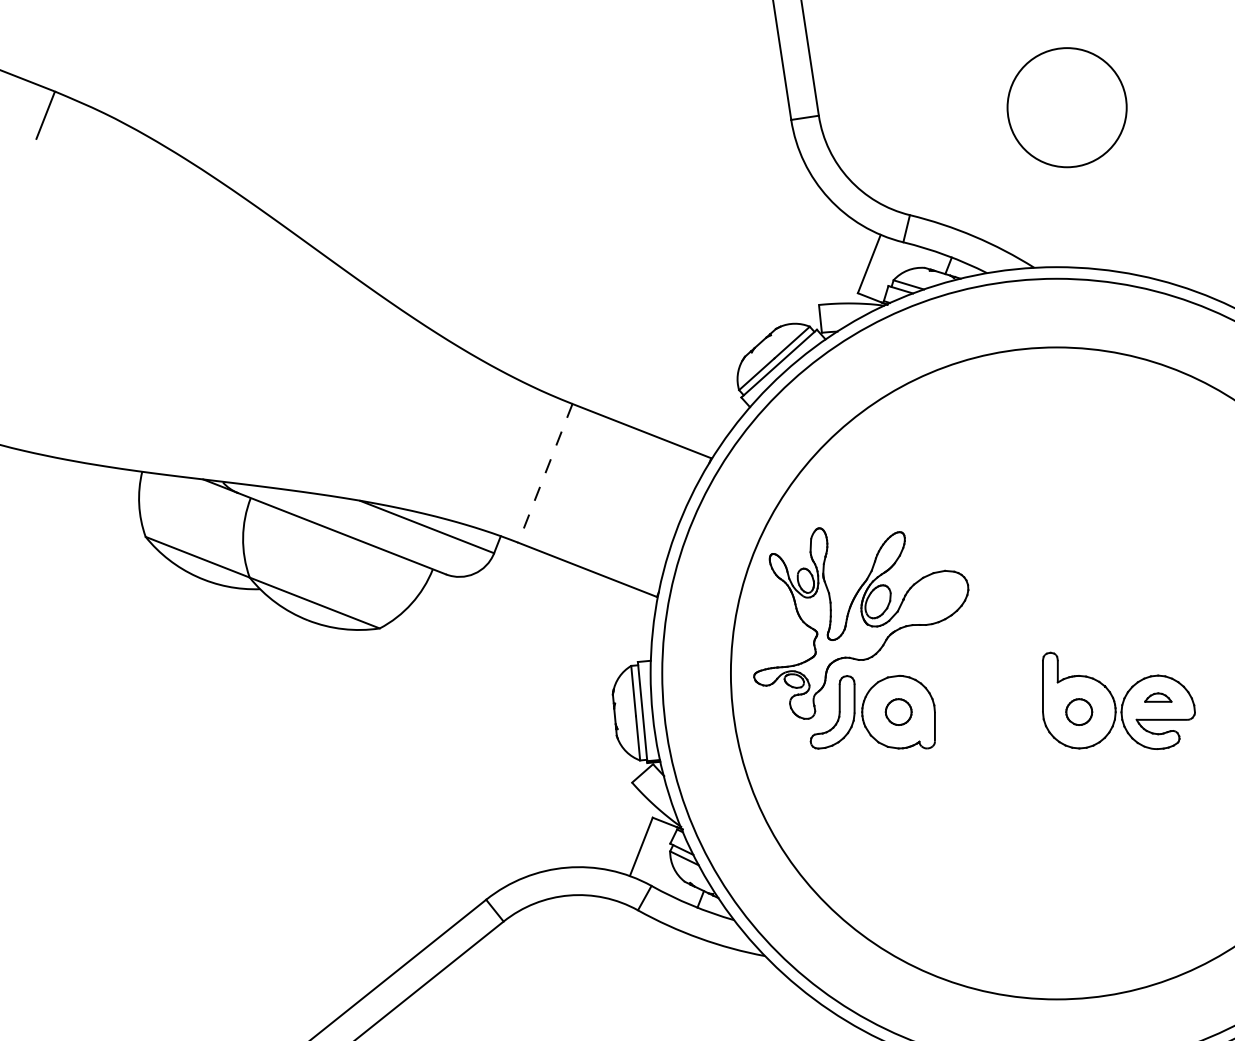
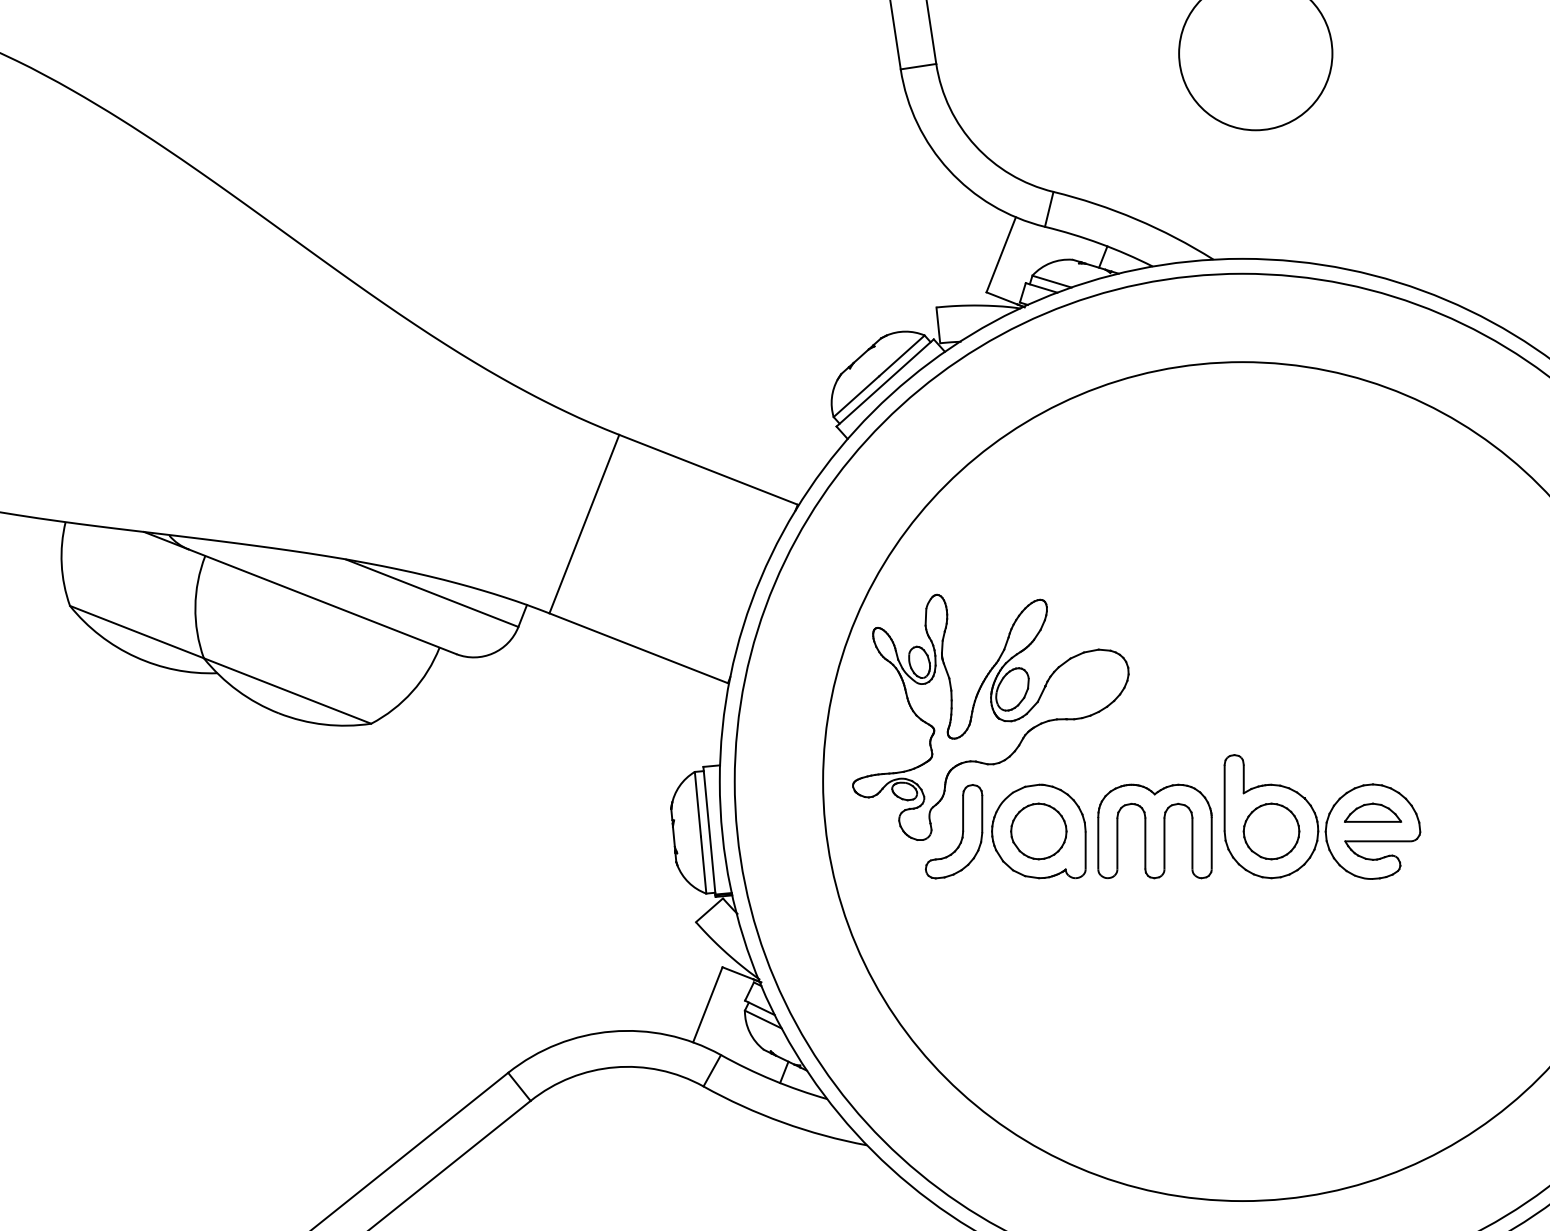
line: (545, 473) -> (584, 524), dashed -> solid
part: (1158, 697) -> (1373, 812), size x1.67
part: (898, 711) -> (1038, 830), size x1.67
part: (1078, 711) -> (1270, 830), size x1.67
part: (988, 712) -> (1154, 831), added

